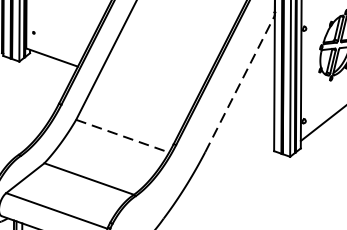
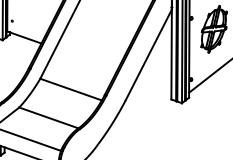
line: (239, 84) -> (148, 55), dashed -> solid
line: (123, 136) -> (71, 89), dashed -> solid

